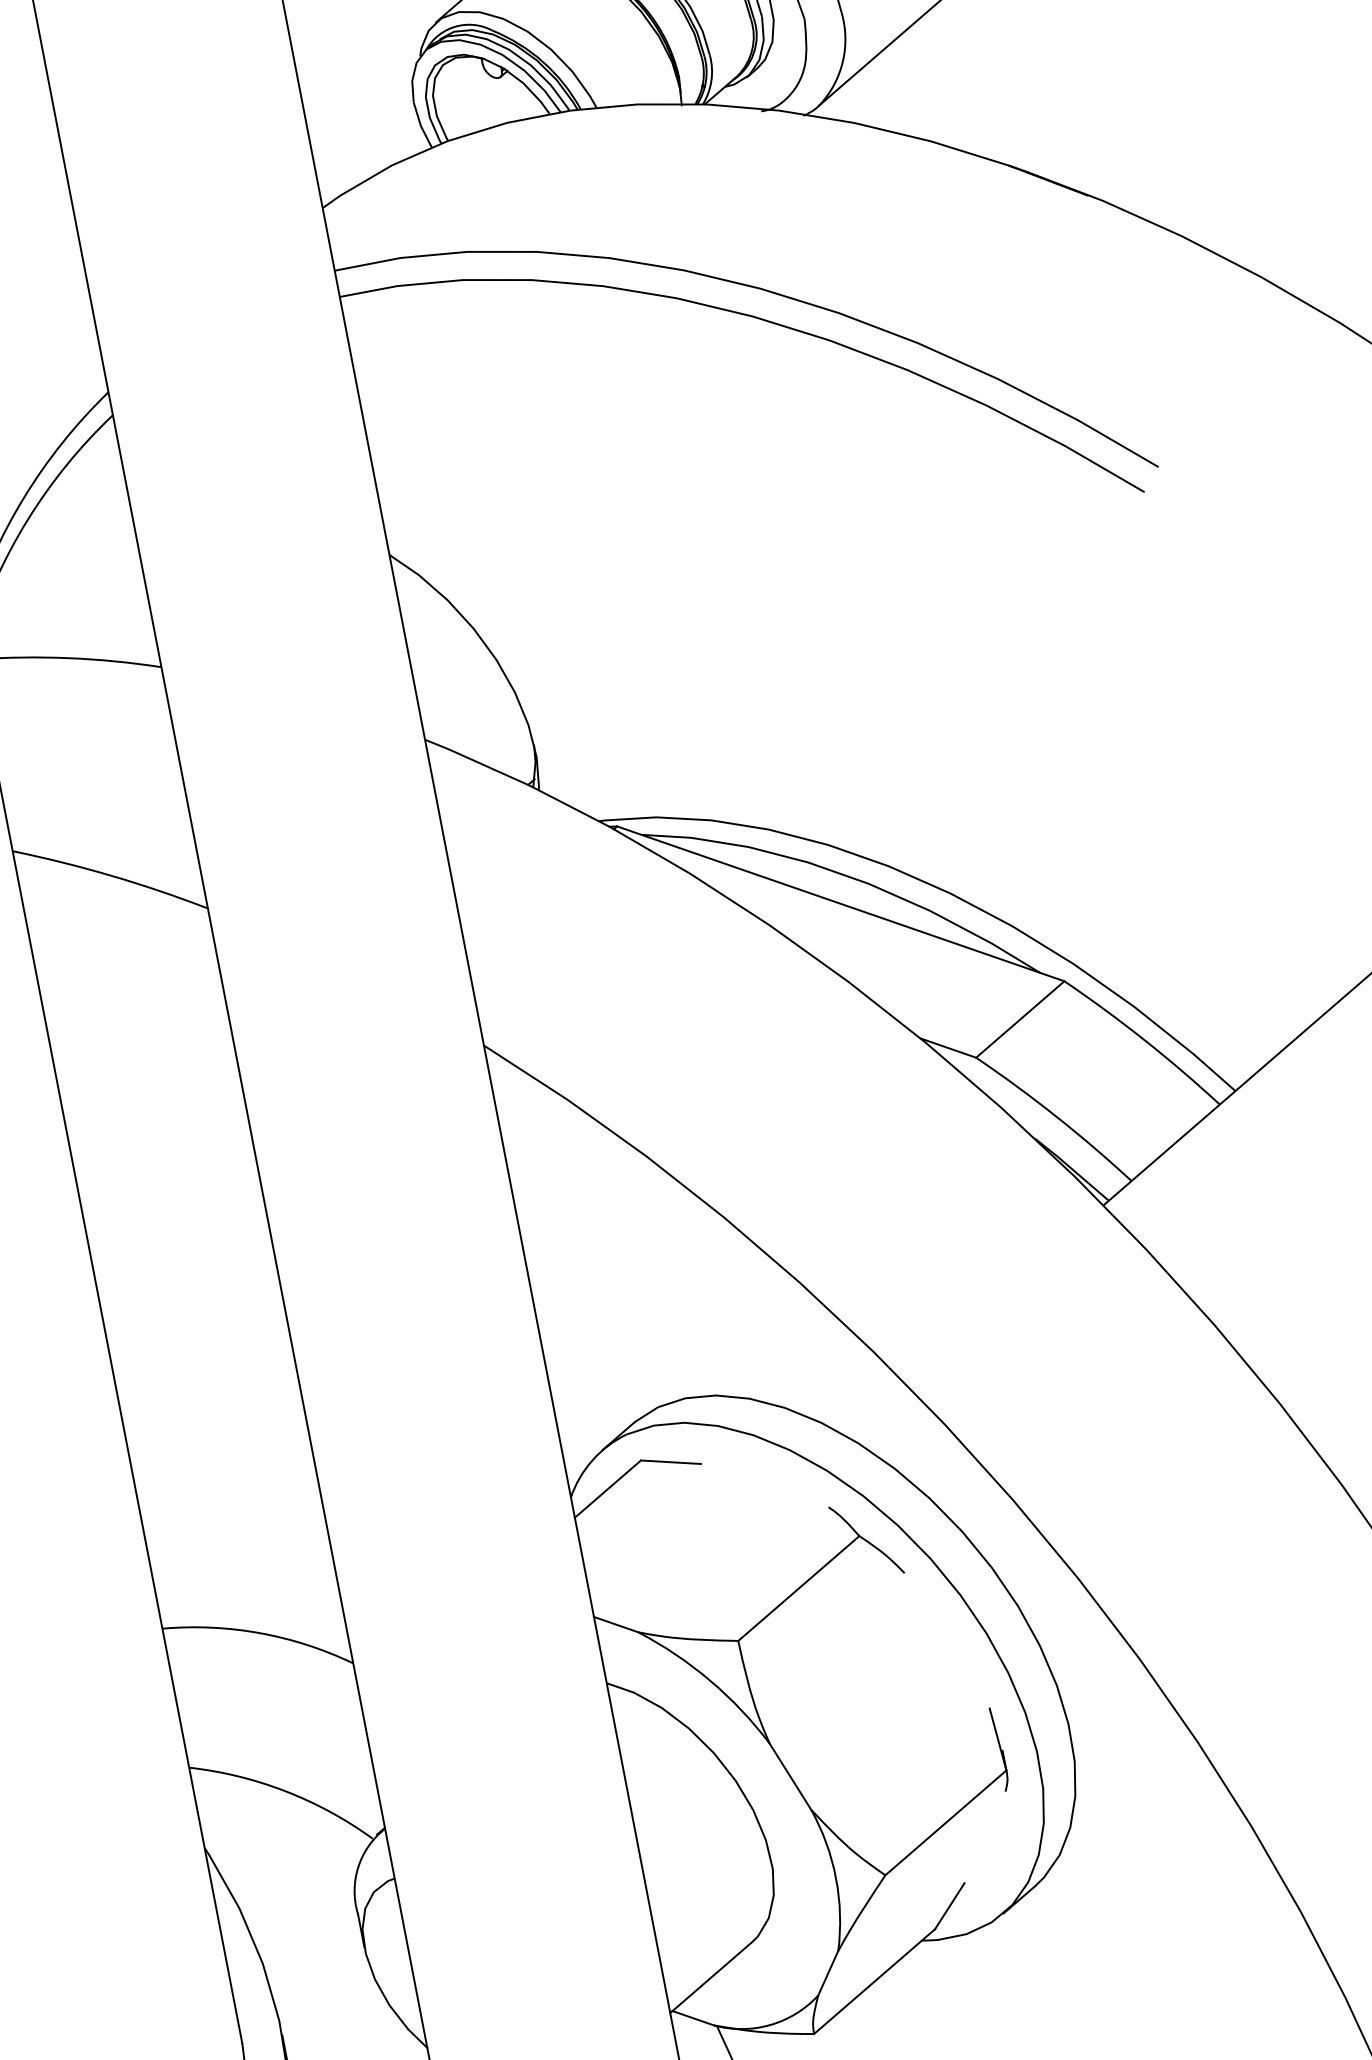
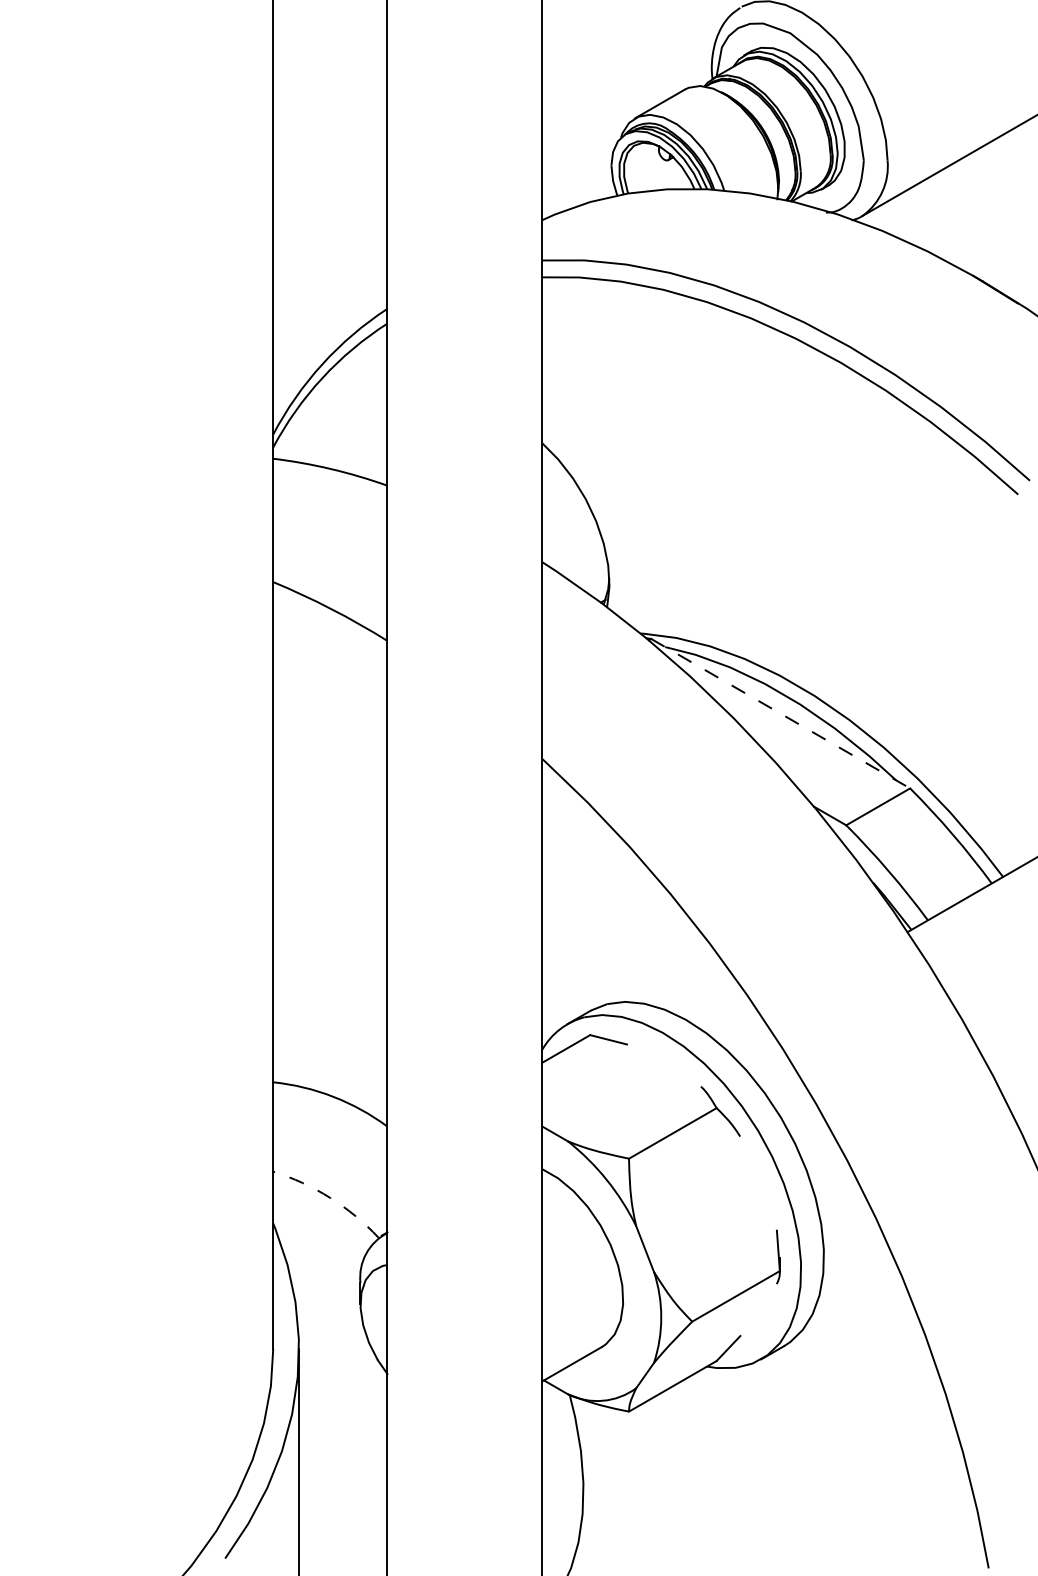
line: (842, 903) -> (781, 713), solid -> dashed
arc: (285, 1790) -> (330, 1197), solid -> dashed

